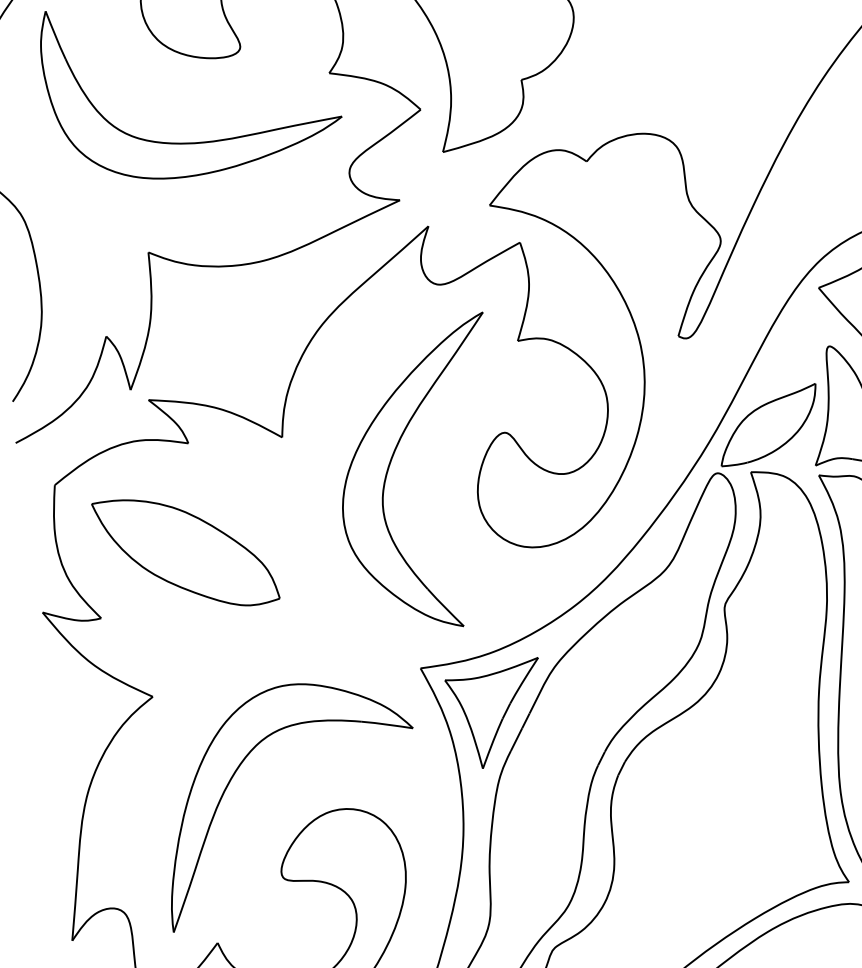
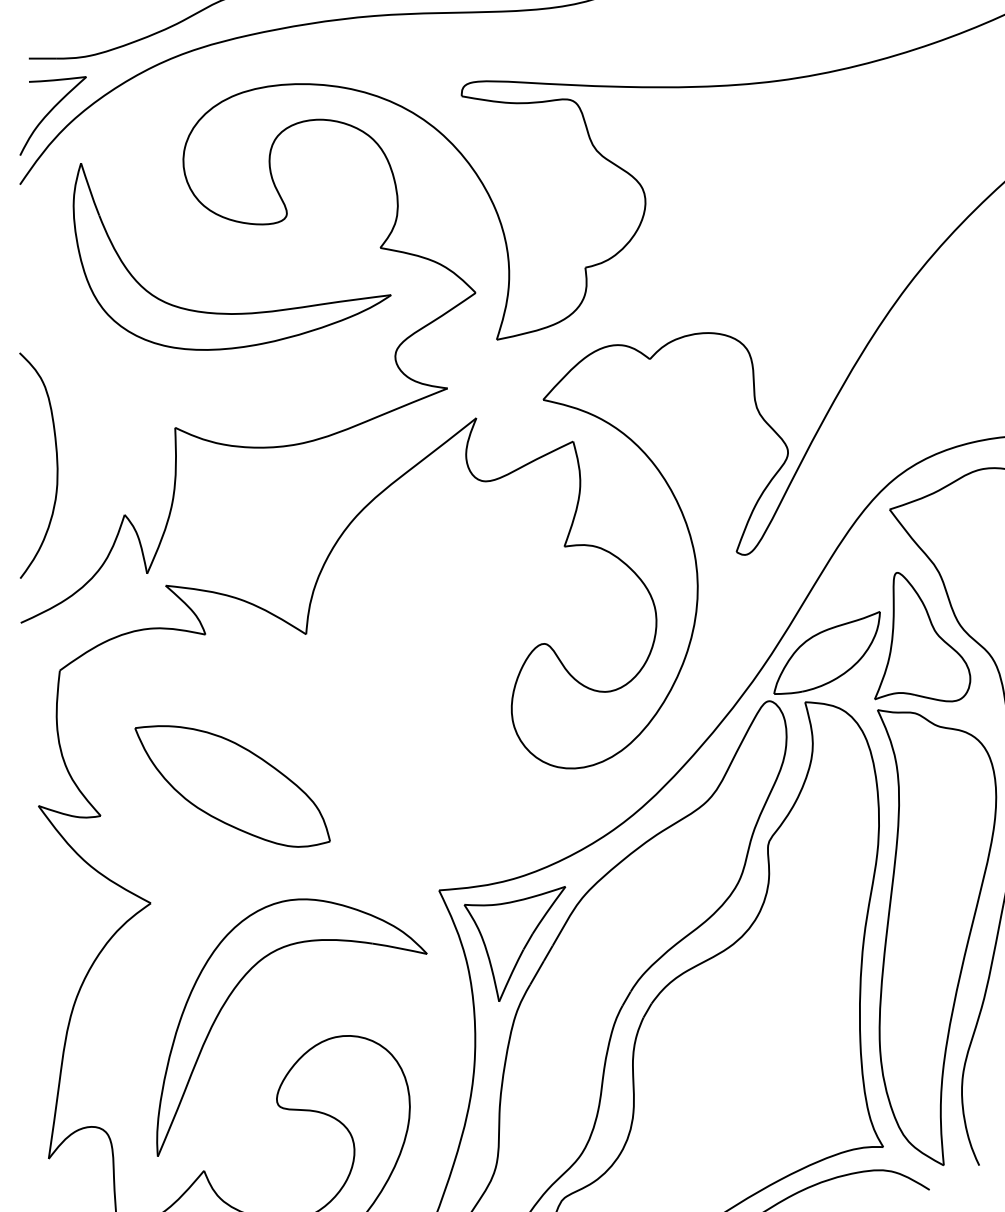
part: (390, 464) -> (420, 670), removed
part: (185, 552) -> (232, 786), moved

